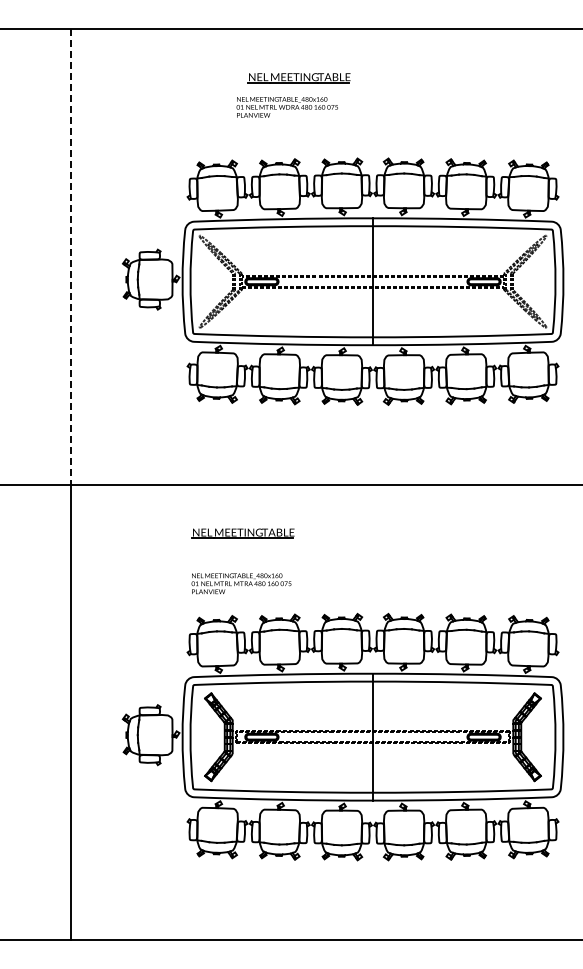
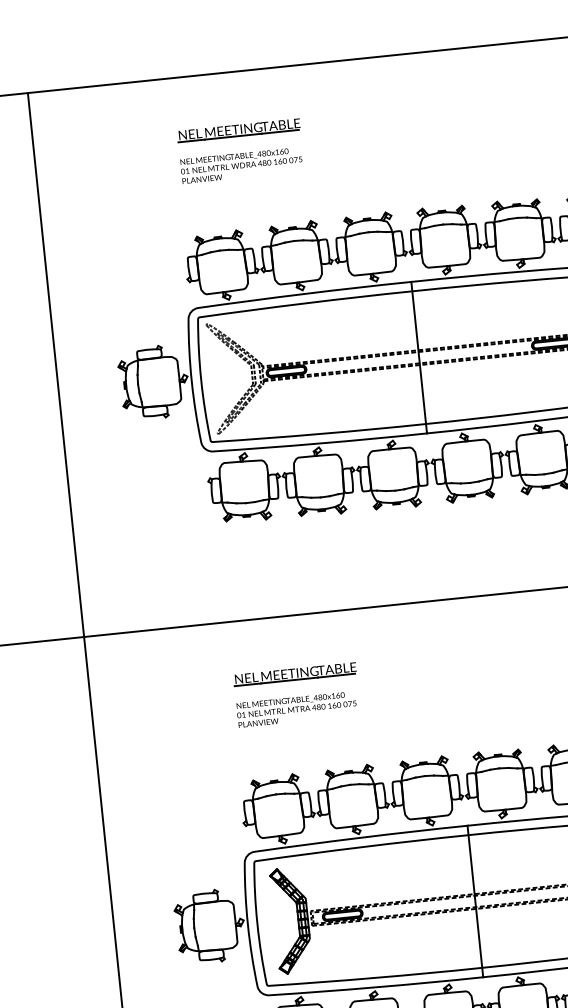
part: (298, 78) -> (238, 131), moved
text: (286, 107) -> (240, 165), moved
line: (71, 256) -> (56, 364), dashed -> solid
text: (241, 583) -> (296, 709), moved

